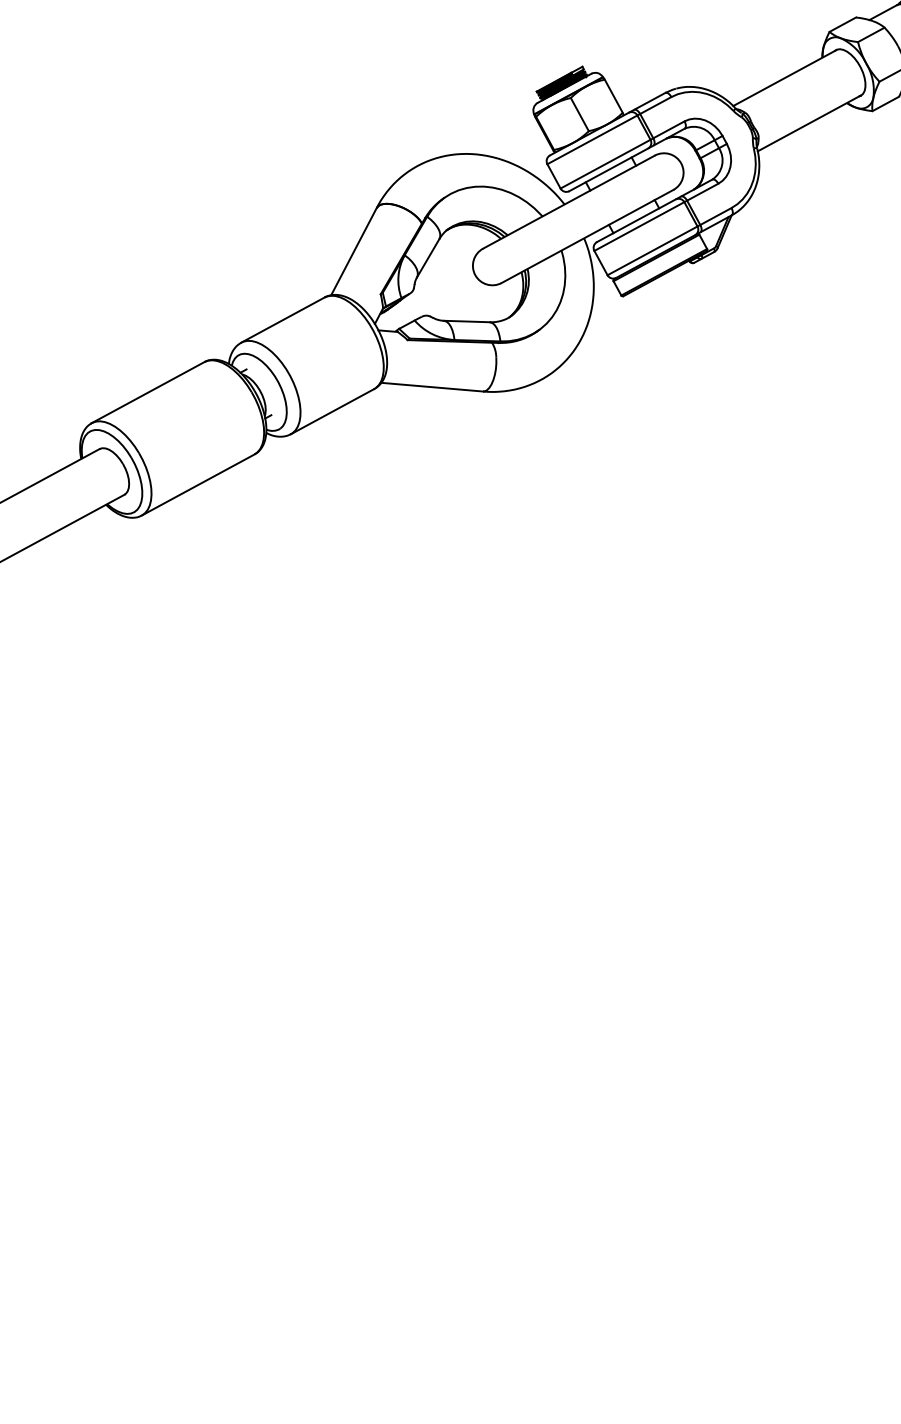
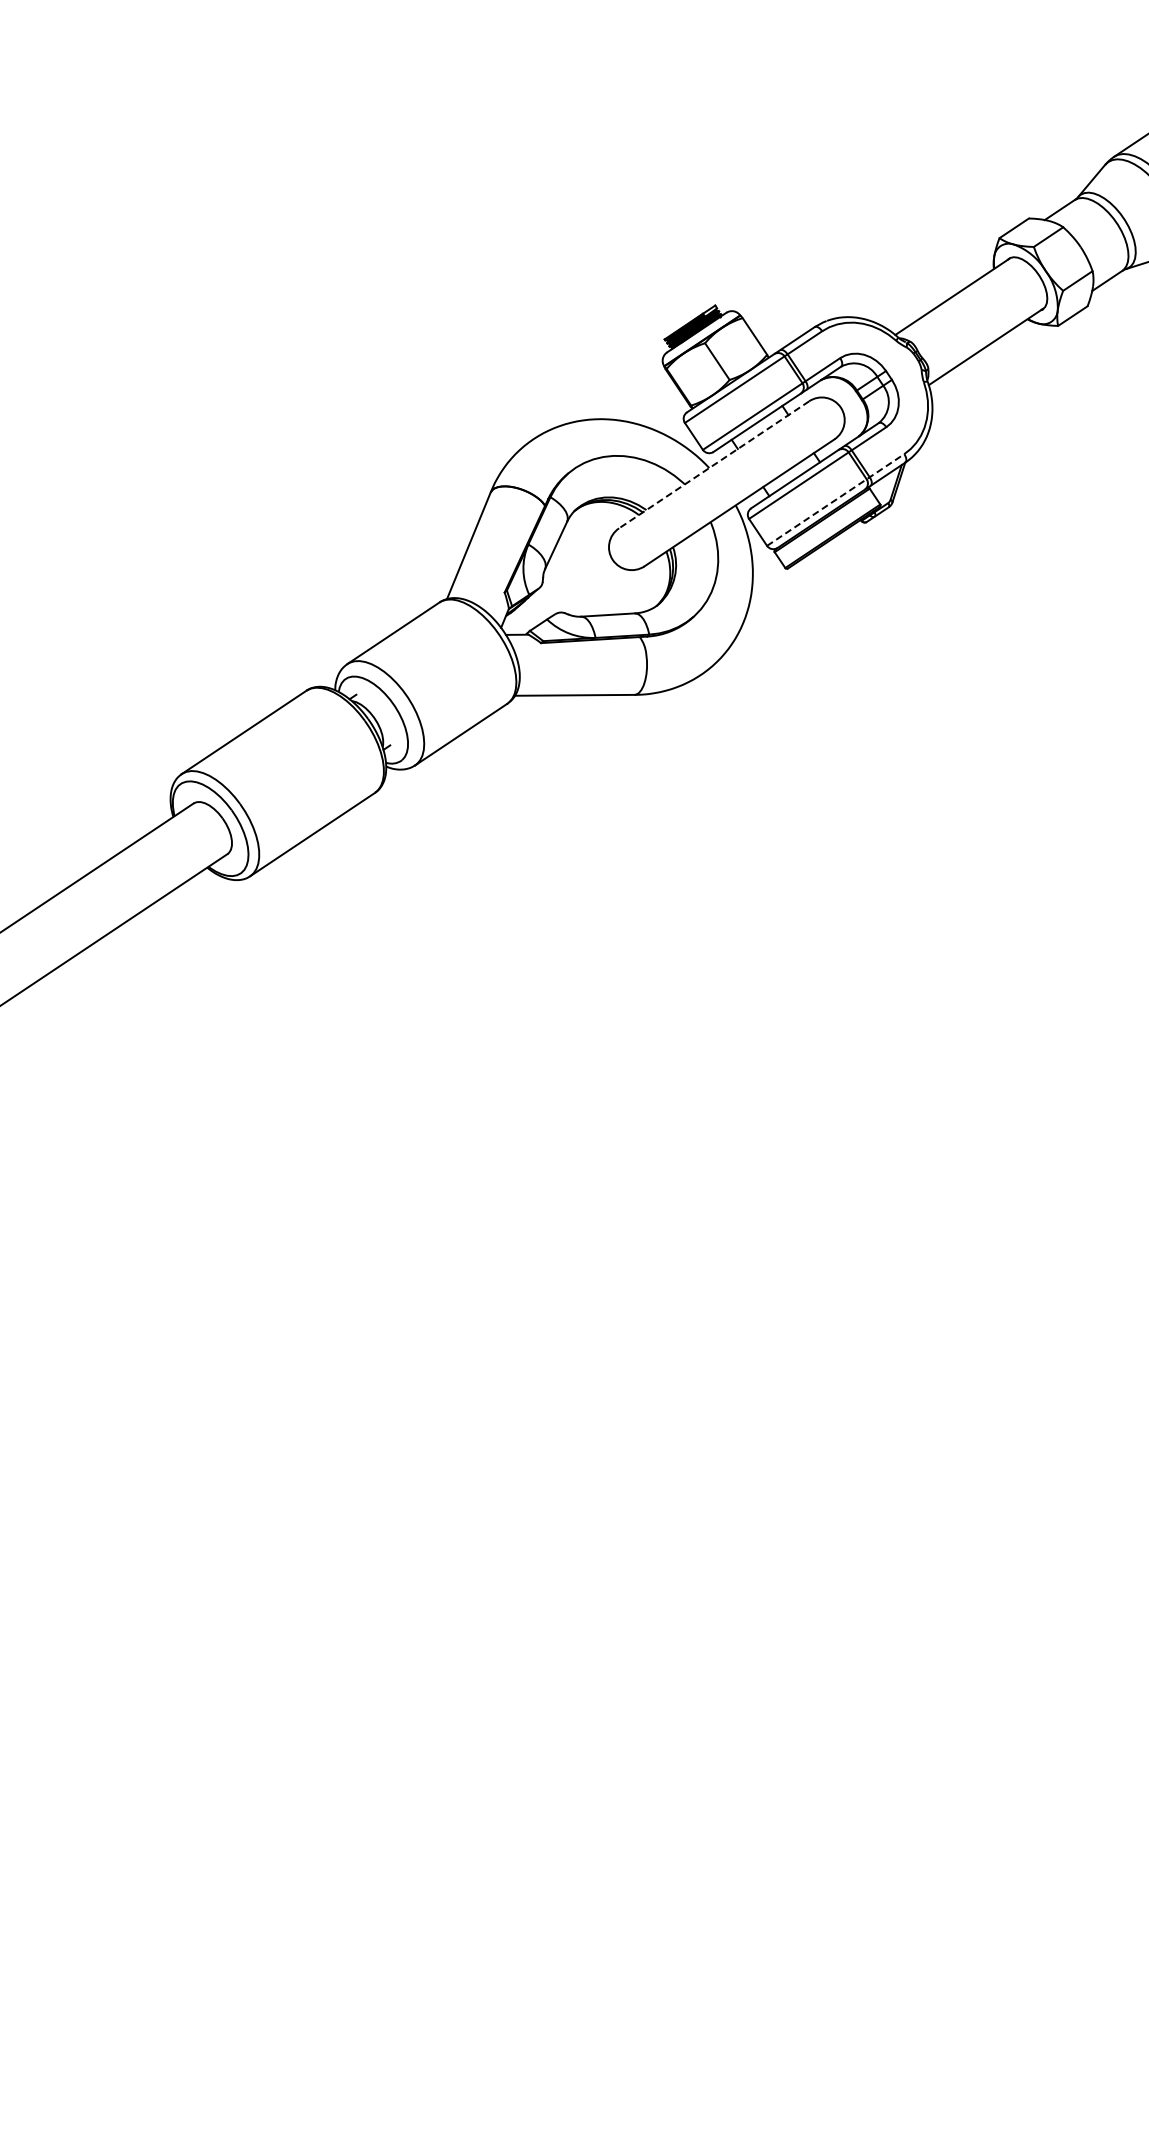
line: (568, 202) -> (713, 465), solid -> dashed
line: (669, 242) -> (835, 500), solid -> dashed

